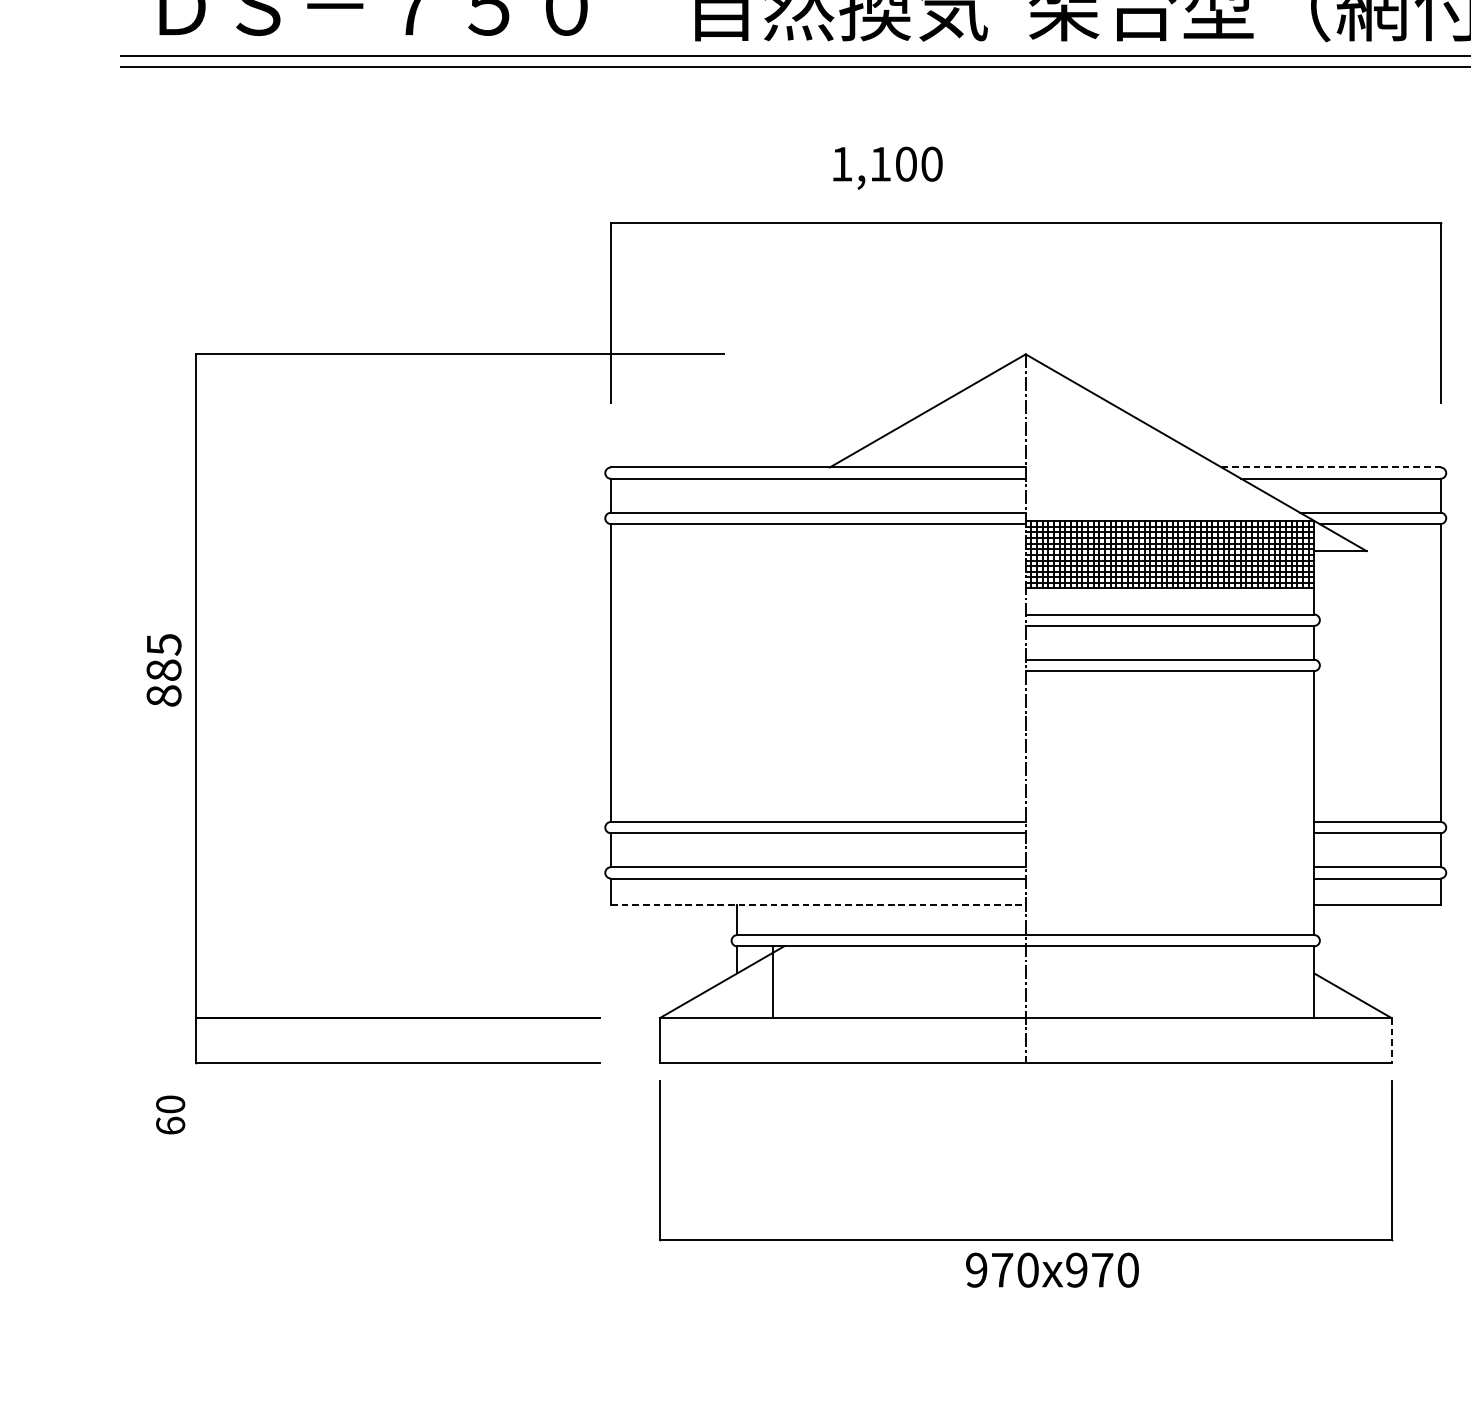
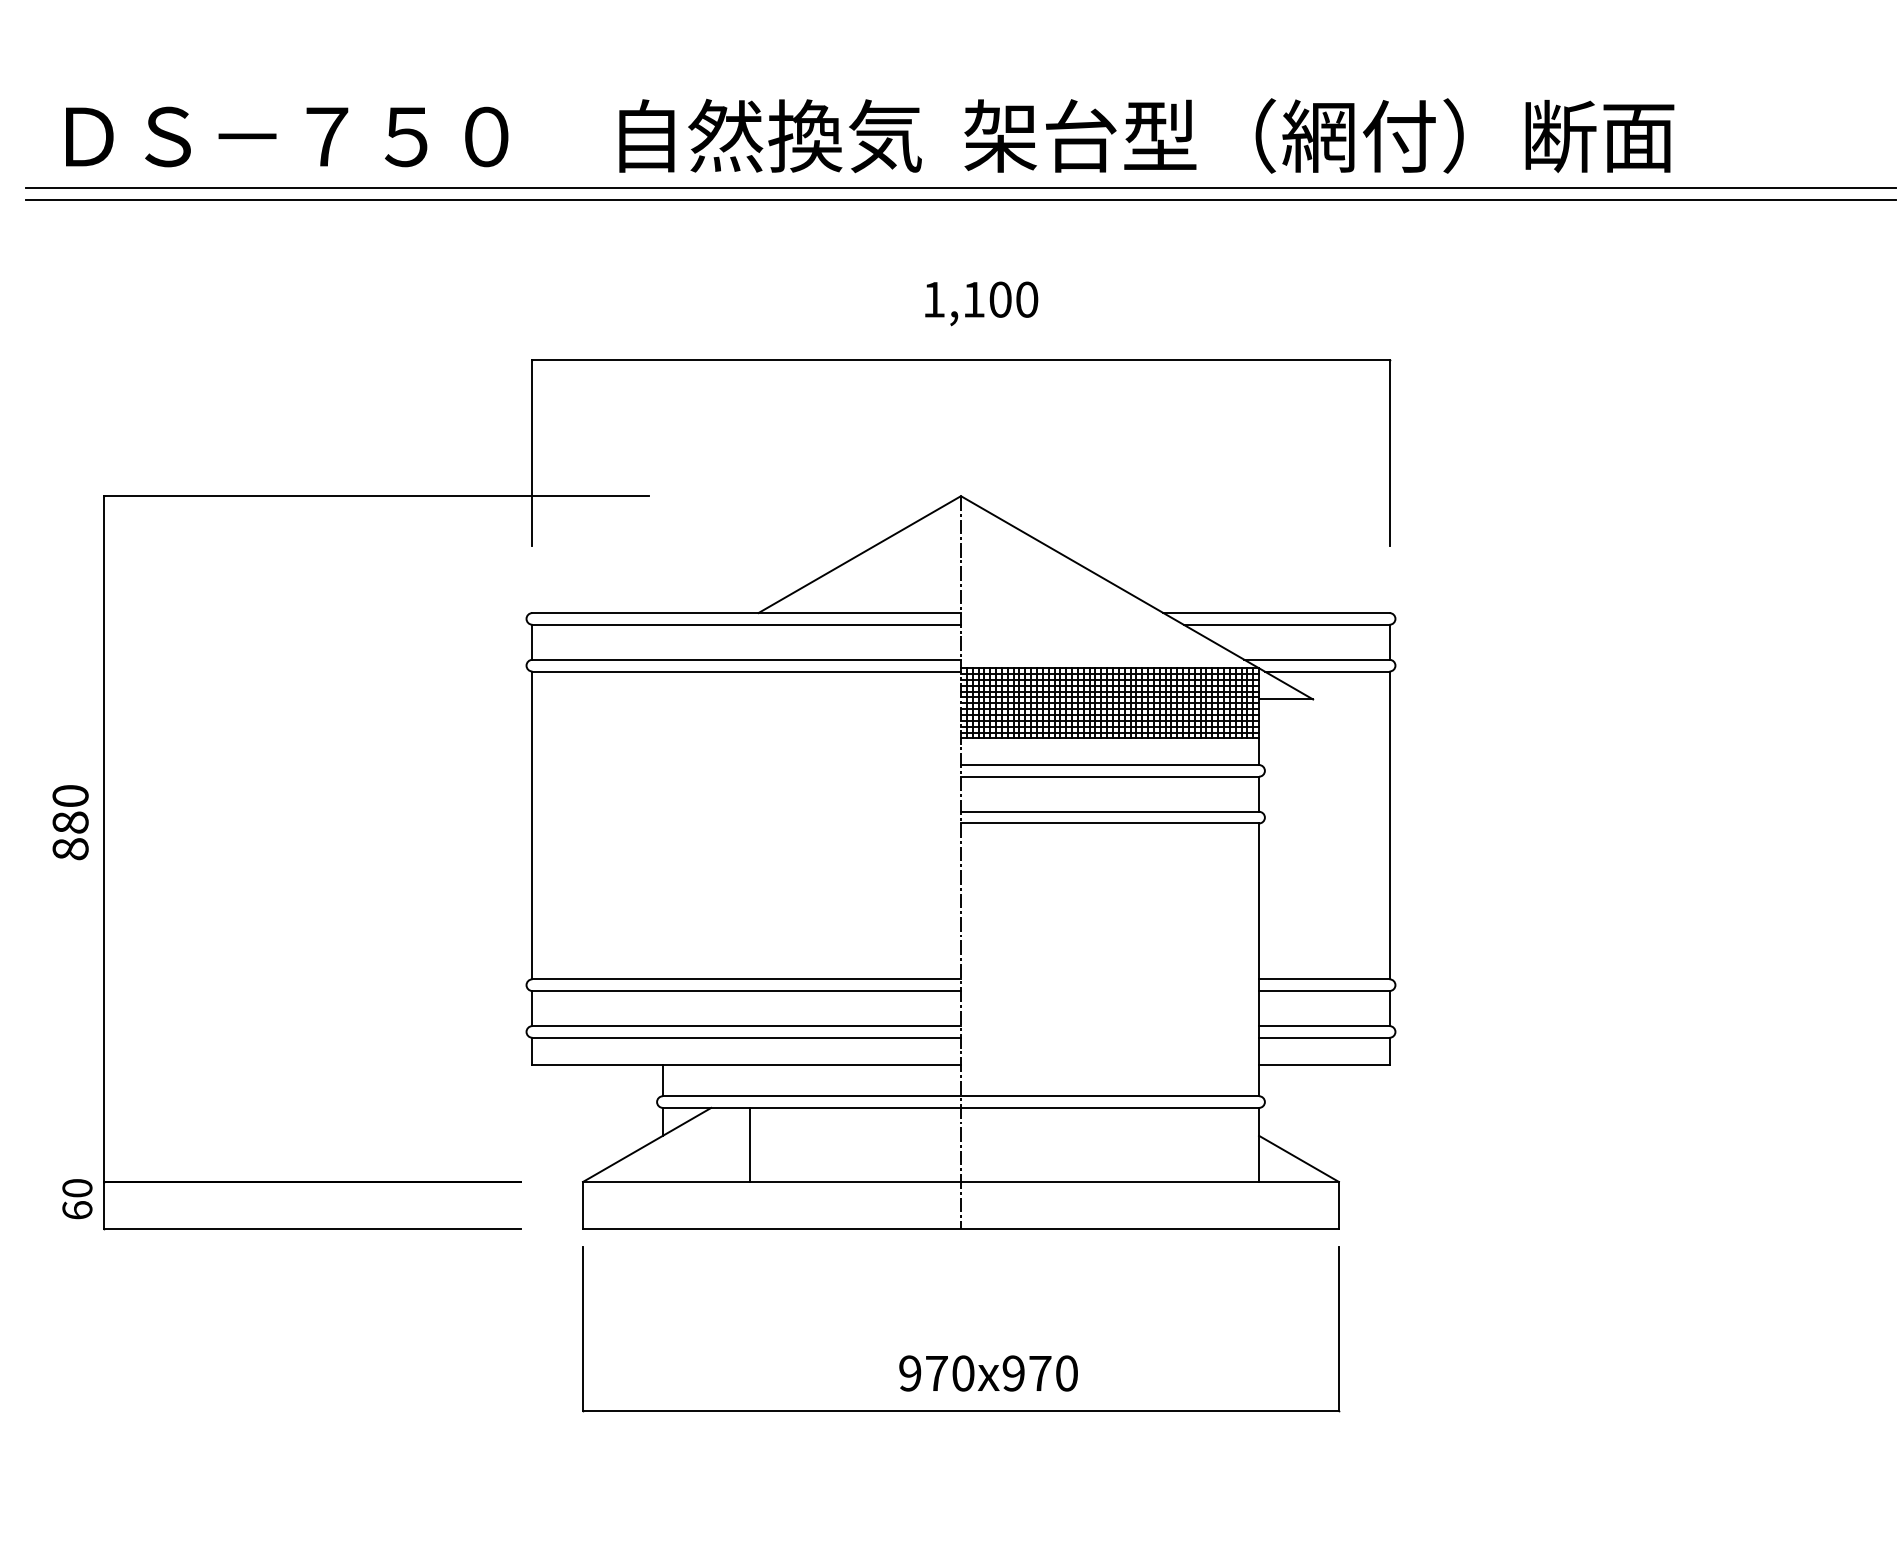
text: (887, 167) -> (981, 303), moved
line: (1332, 467) -> (1277, 613), dashed -> solid
text: (163, 645) -> (70, 796), 885 -> 880
line: (819, 905) -> (747, 1065), dashed -> solid
line: (773, 981) -> (750, 1144), moved
line: (1391, 1040) -> (1338, 1205), dashed -> solid
text: (170, 1115) -> (77, 1199), moved
text: (1052, 1270) -> (988, 1373), moved

